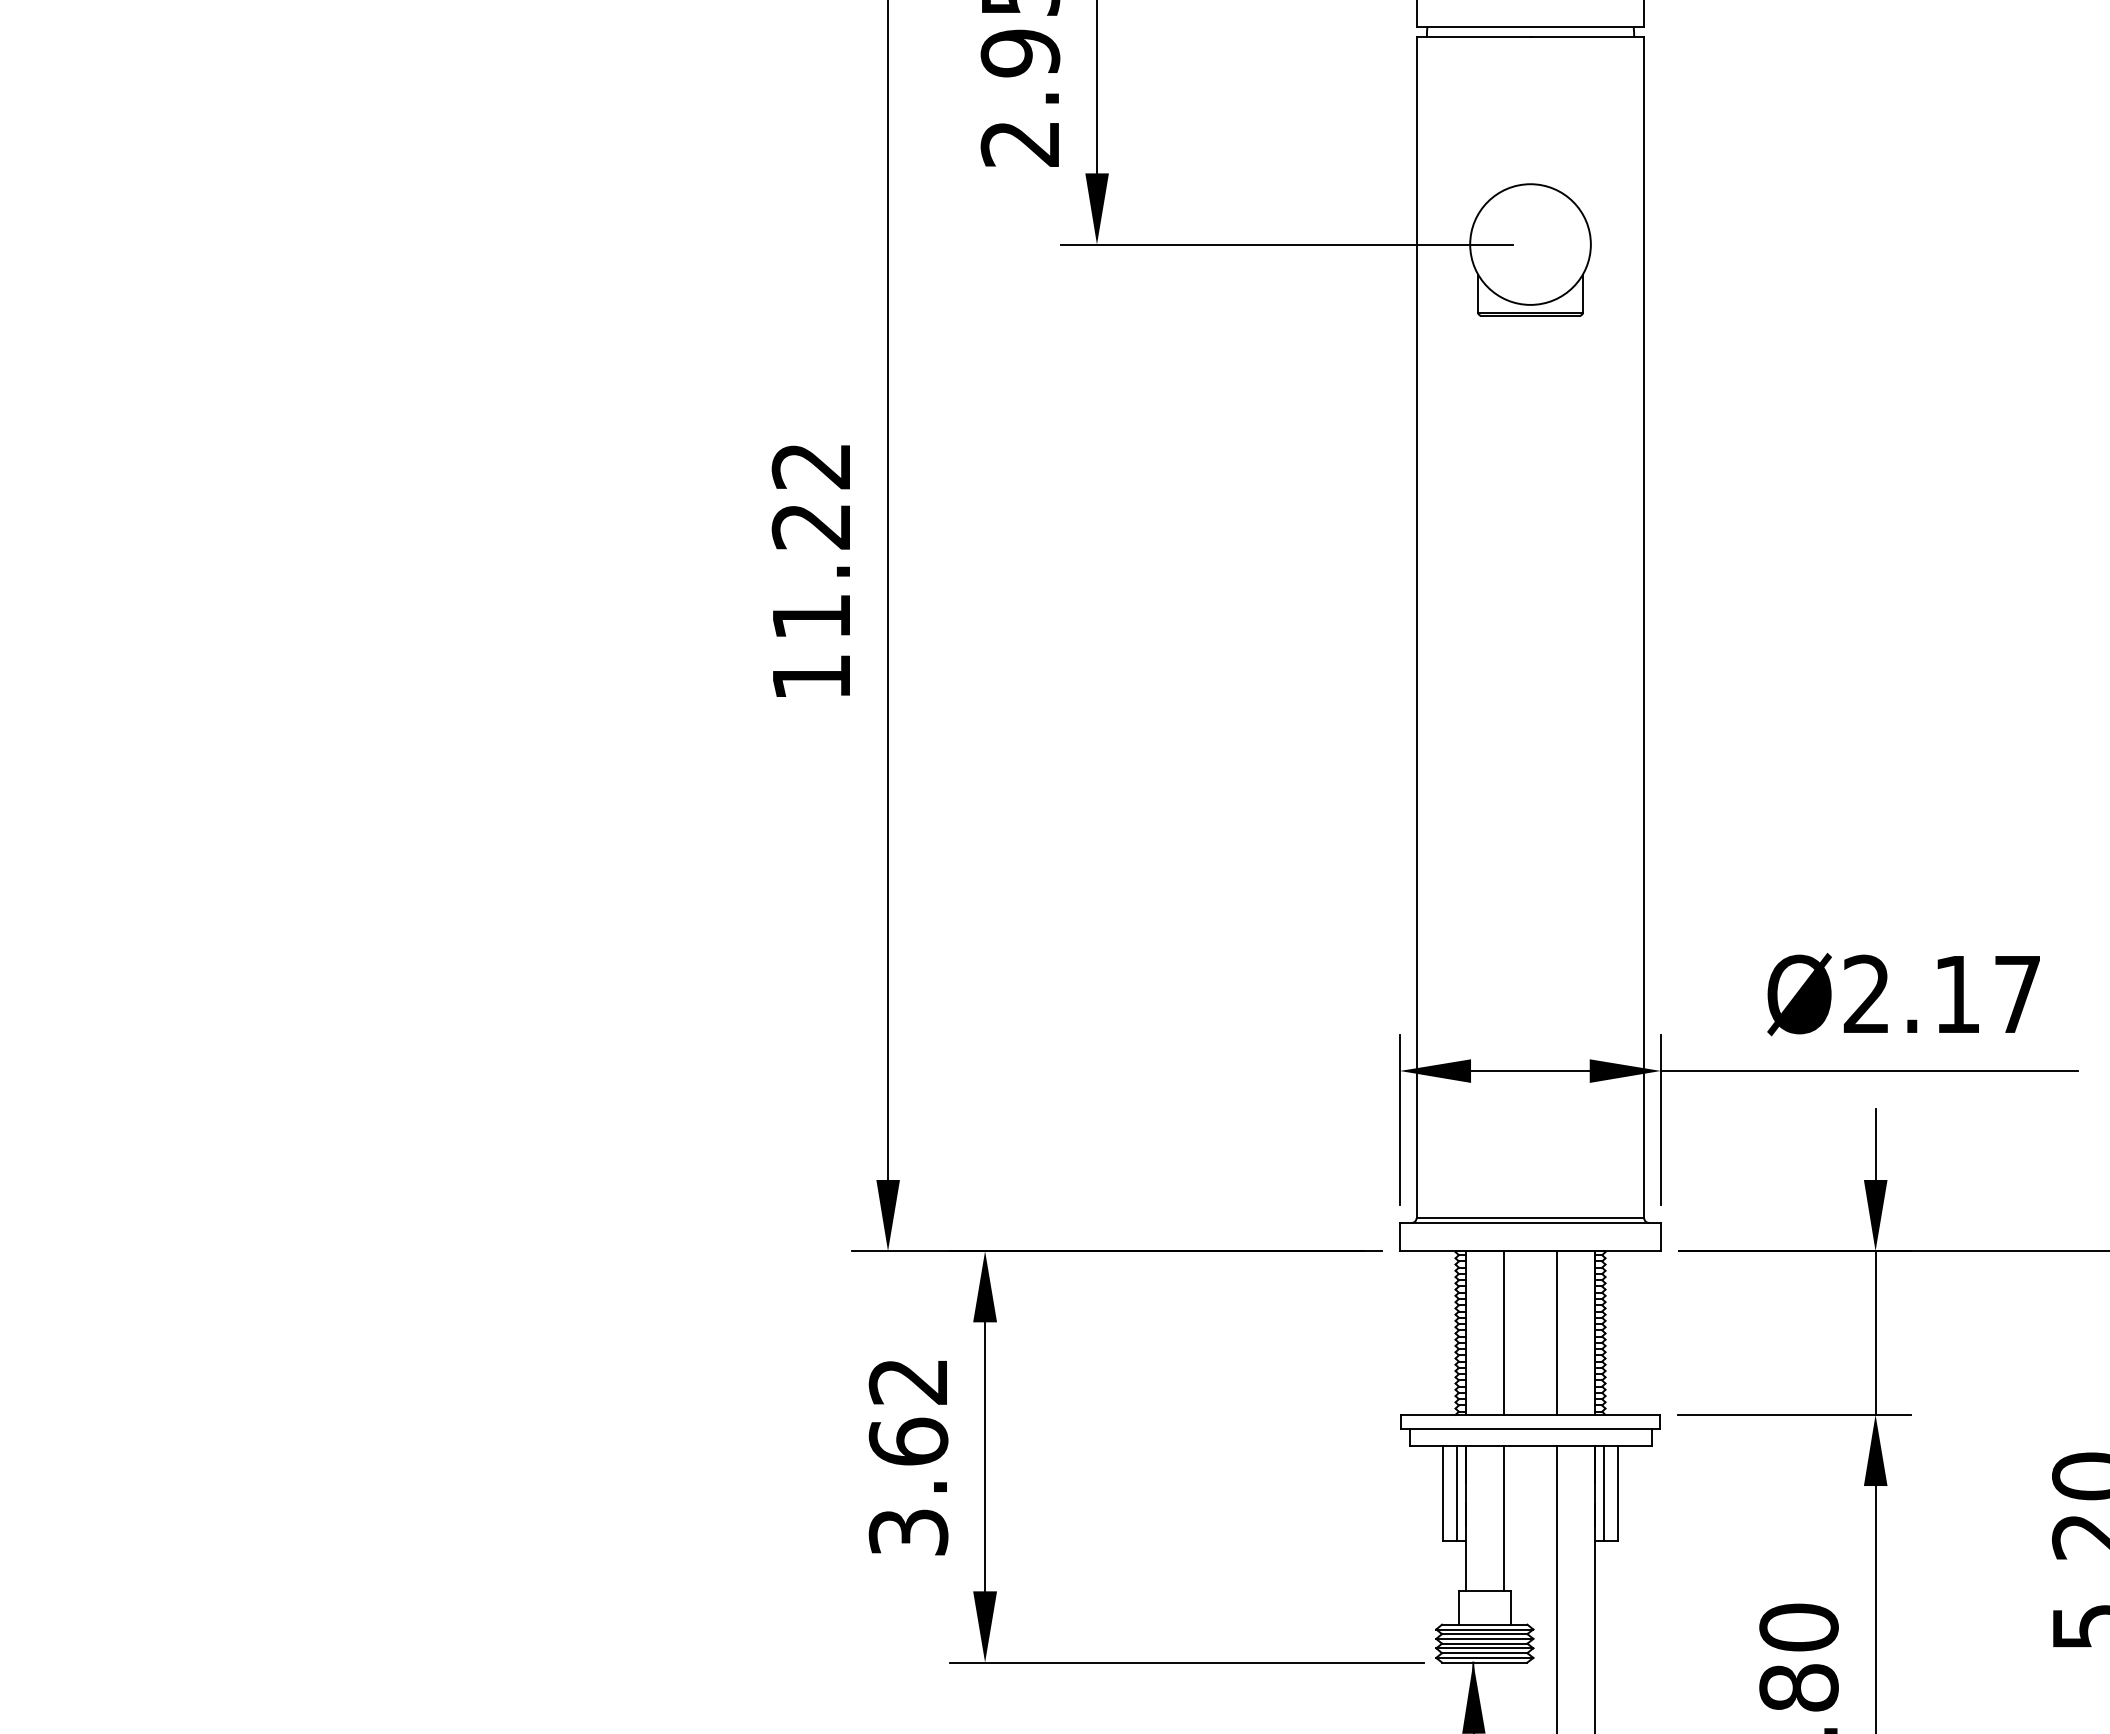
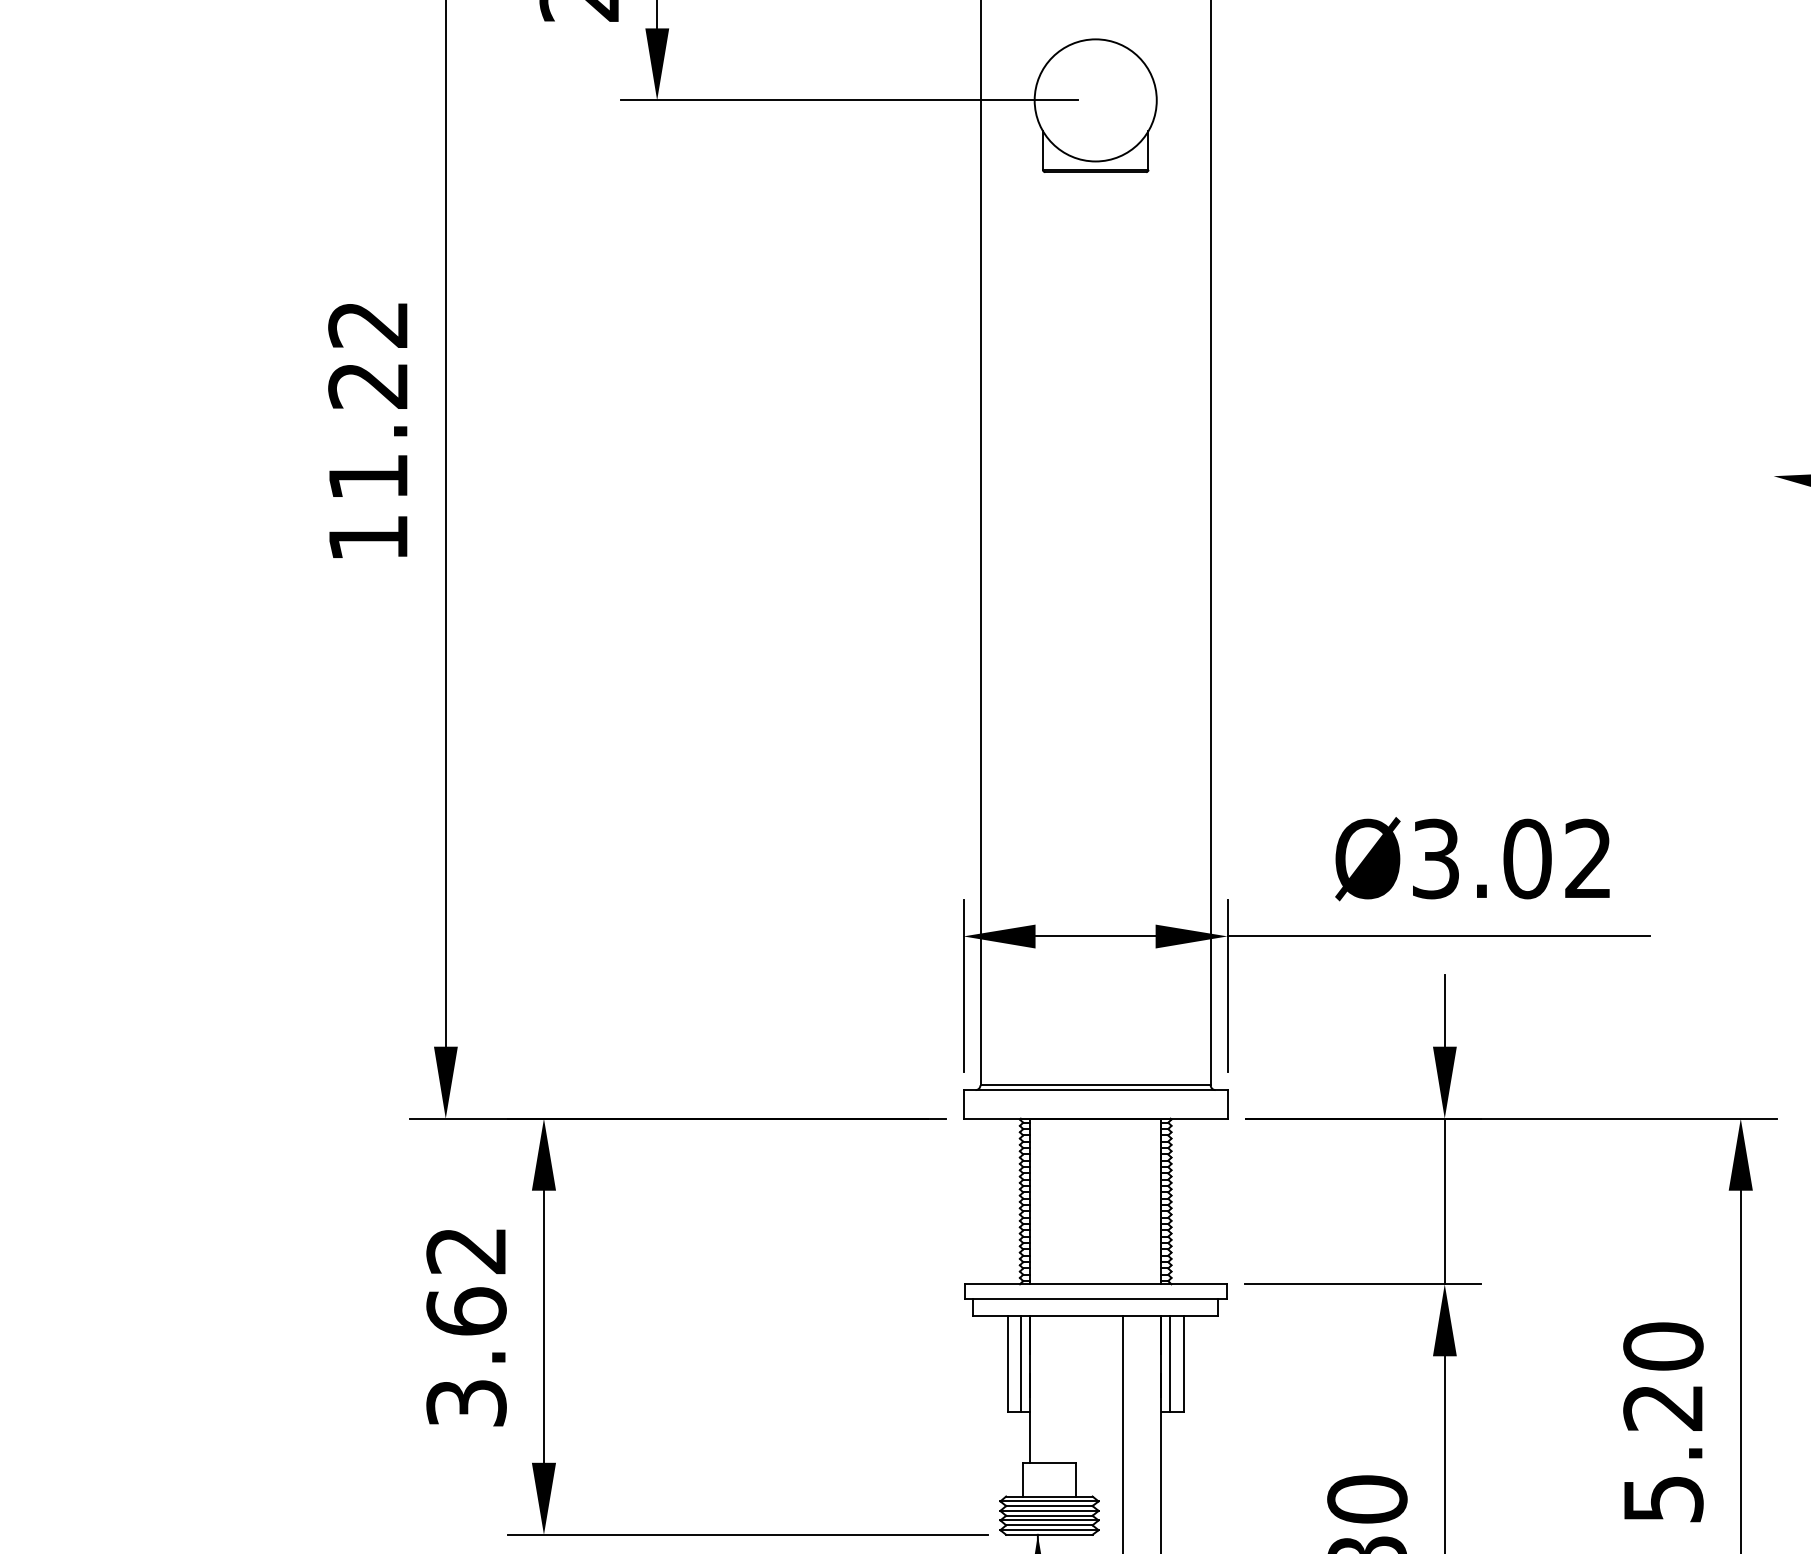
text: (1941, 994) -> (1511, 859), Ø2.17 -> Ø3.02
line: (1504, 1332) -> (1069, 1200), removed
line: (1557, 1332) -> (1123, 1200), removed
line: (1504, 1518) -> (1069, 1389), removed

